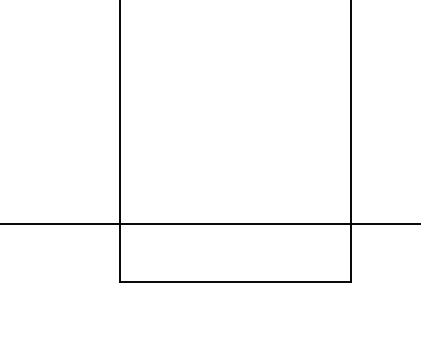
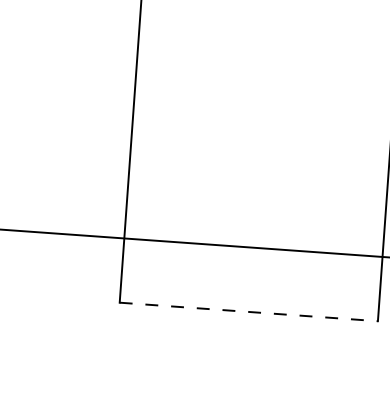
line: (235, 281) -> (248, 311), solid -> dashed

